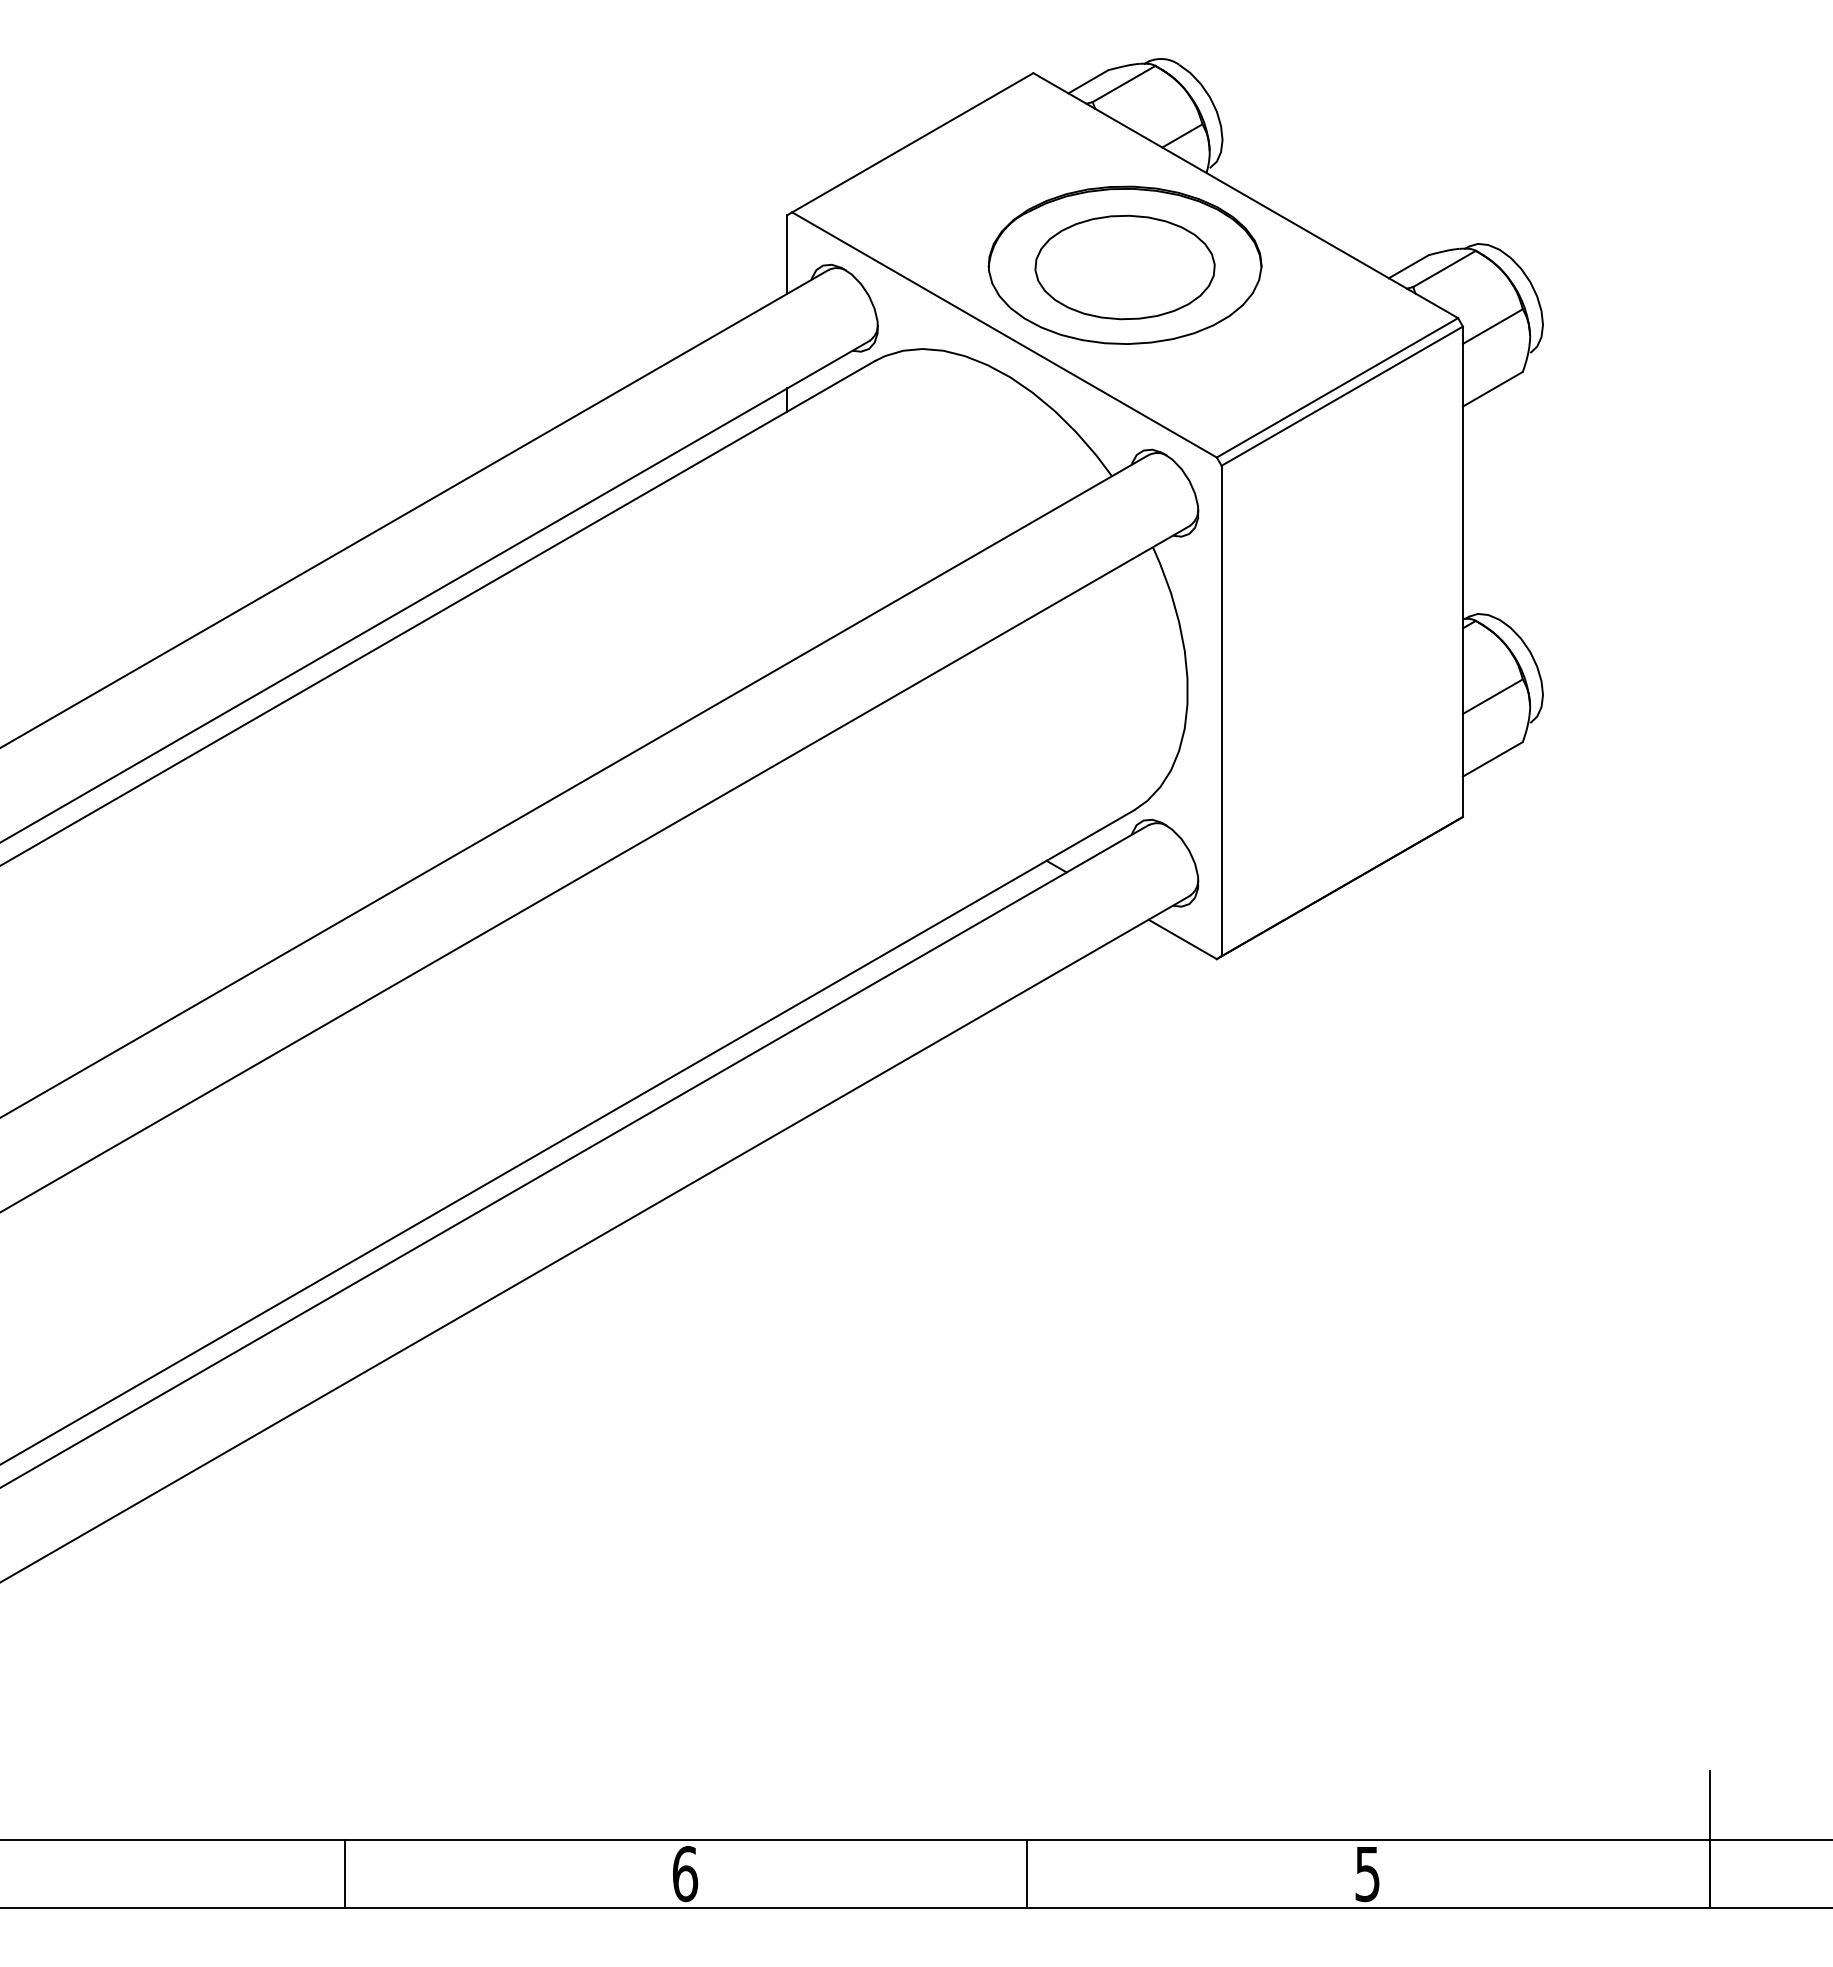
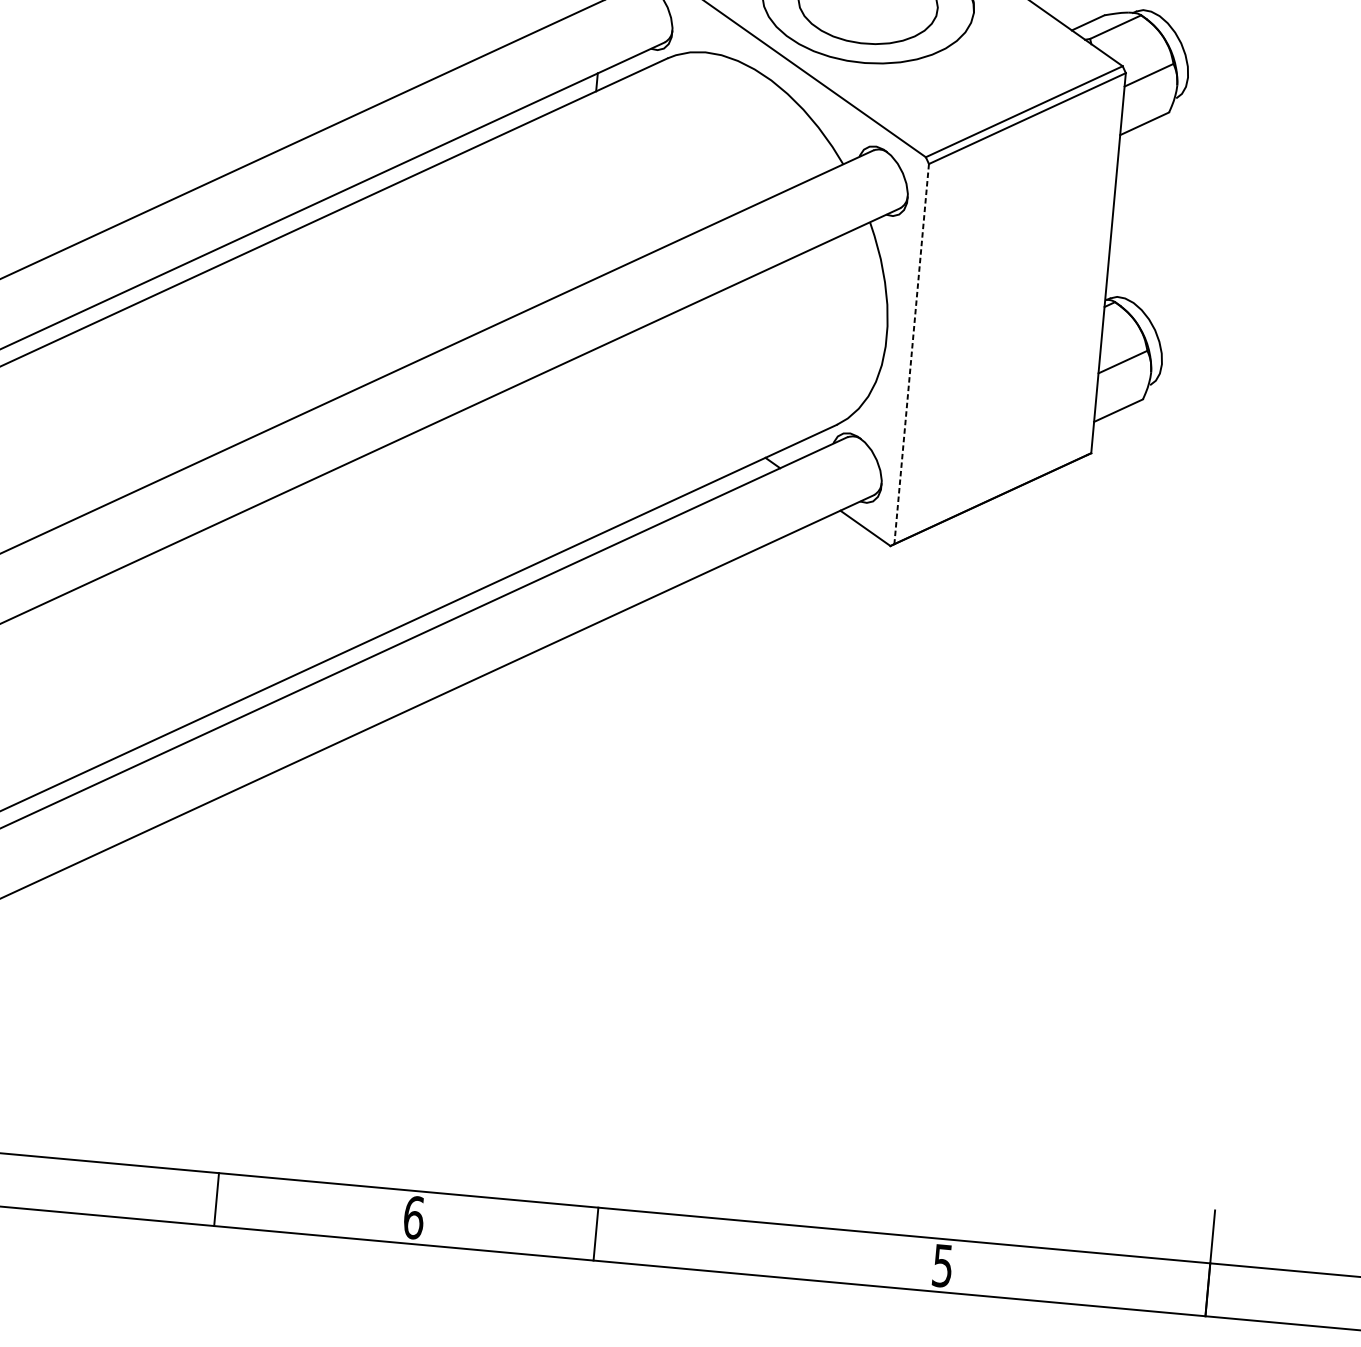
line: (1221, 711) -> (911, 354), solid -> dashed
line: (344, 1873) -> (216, 1199), moved
line: (1027, 1873) -> (596, 1233), moved

